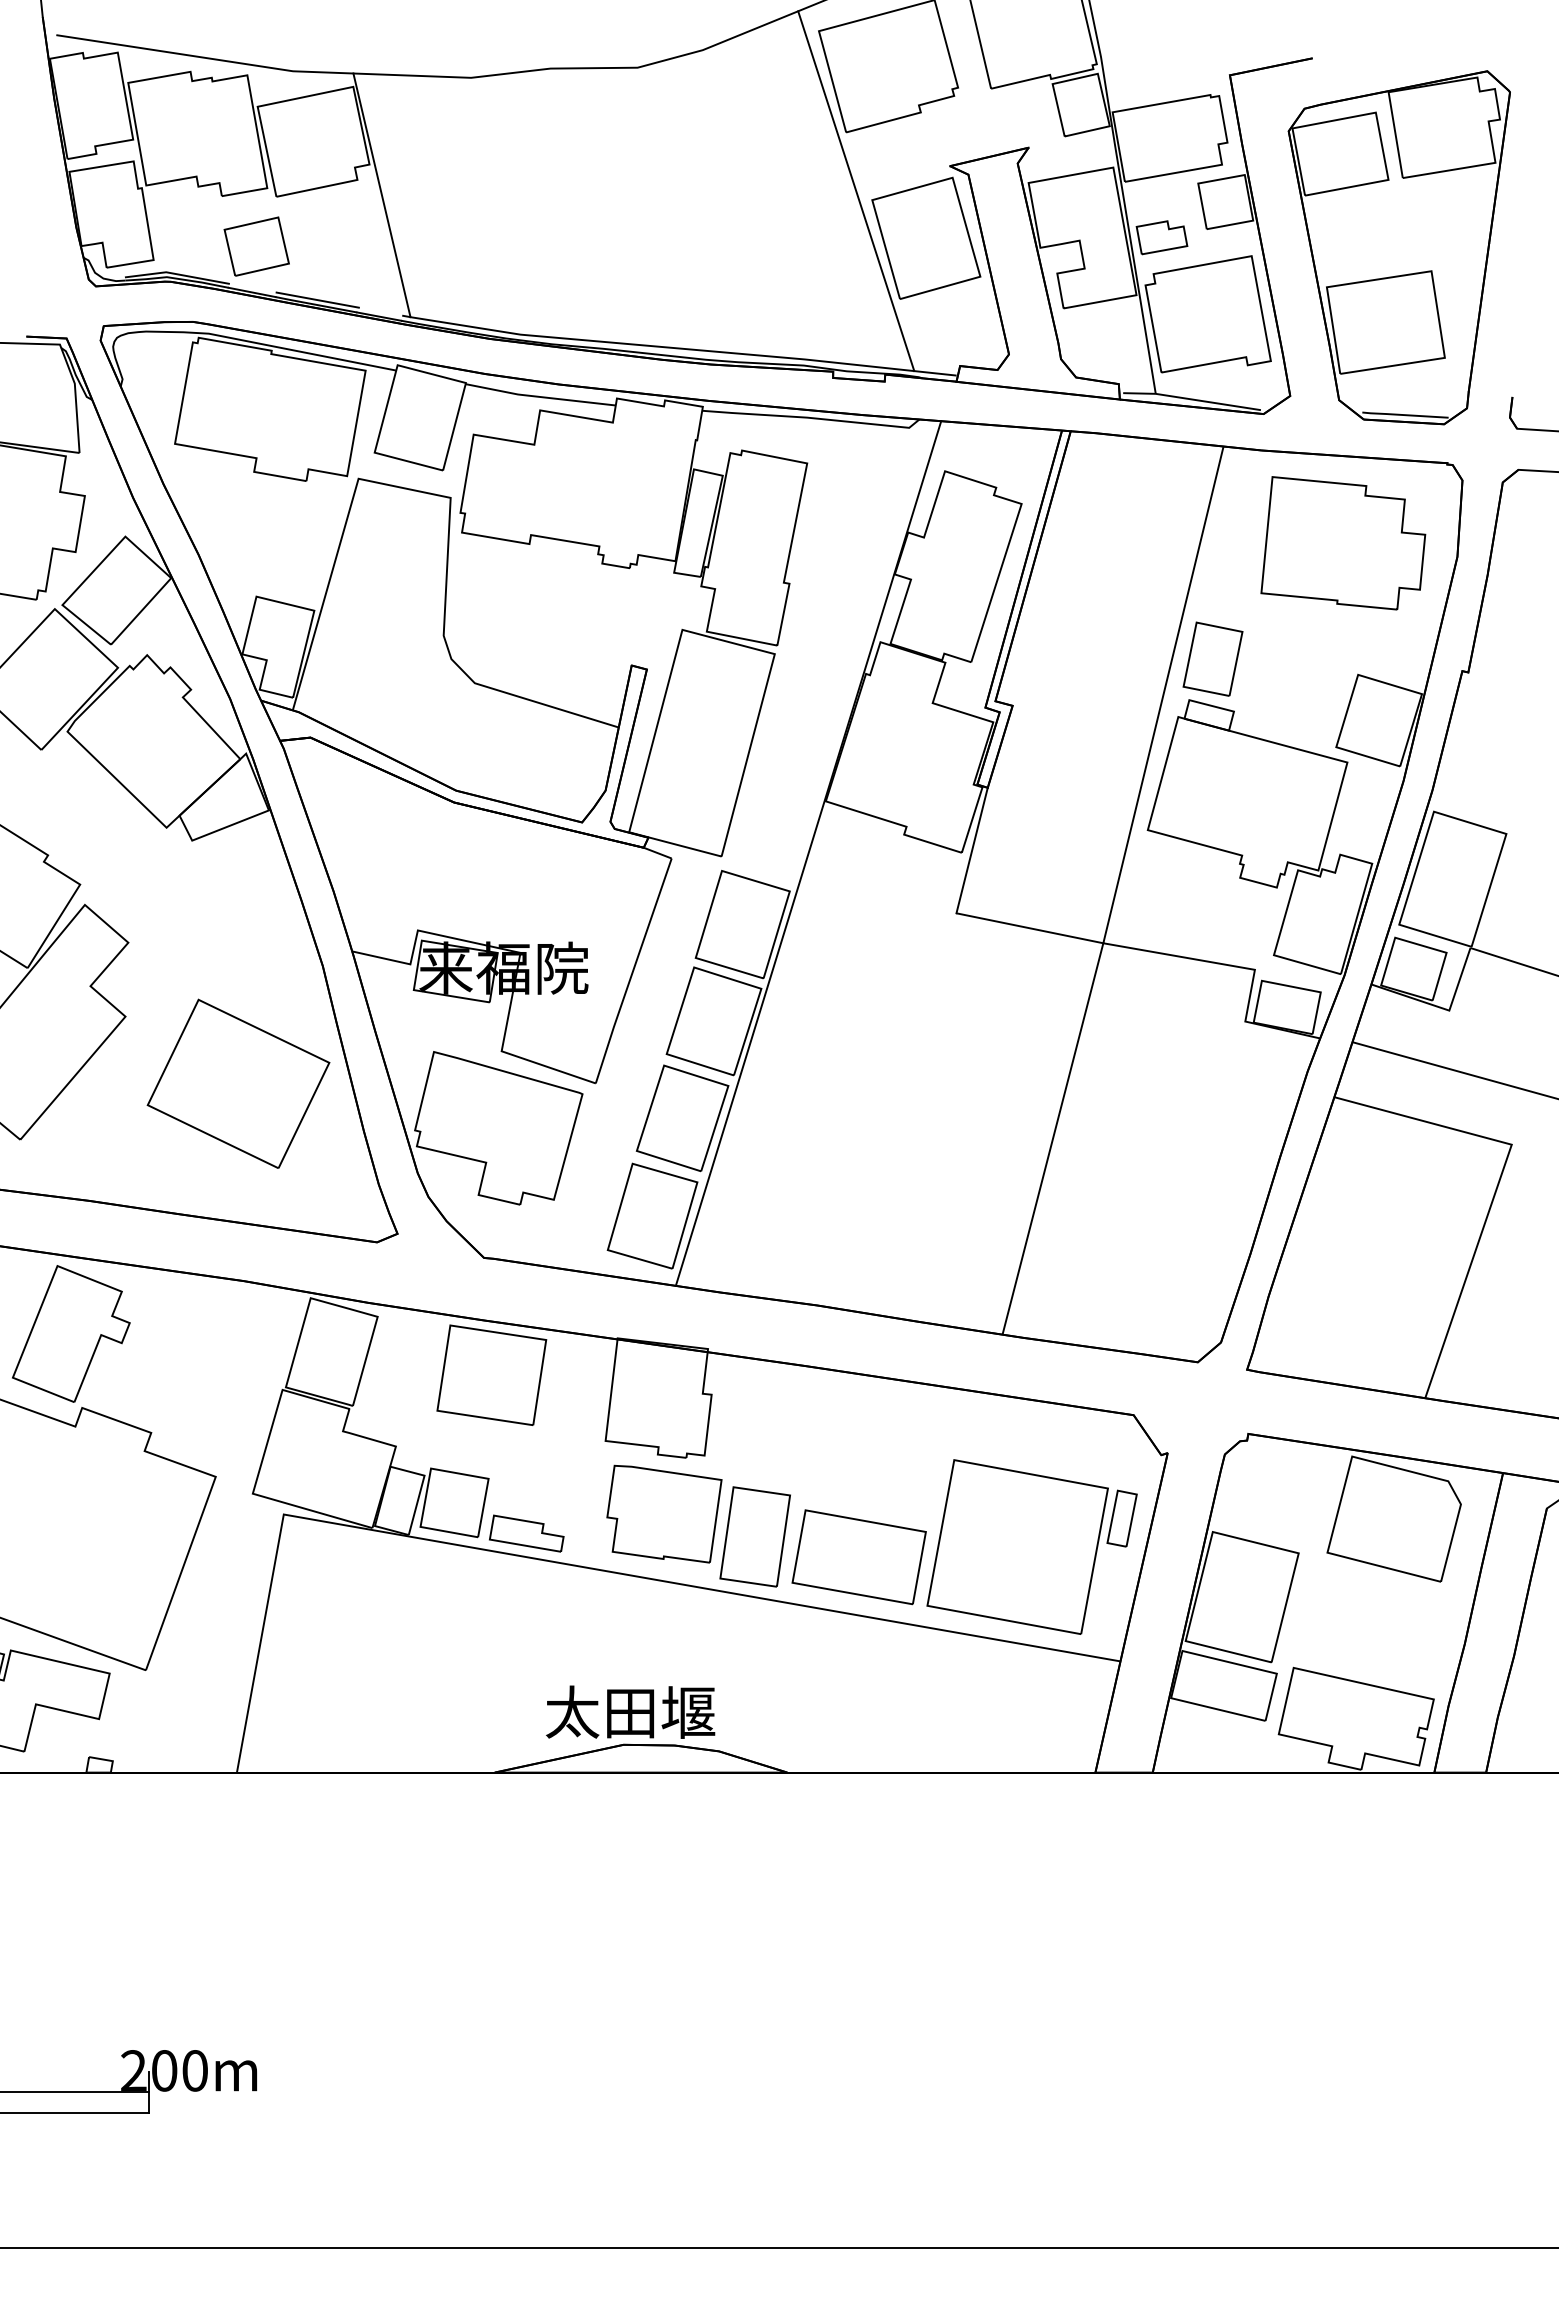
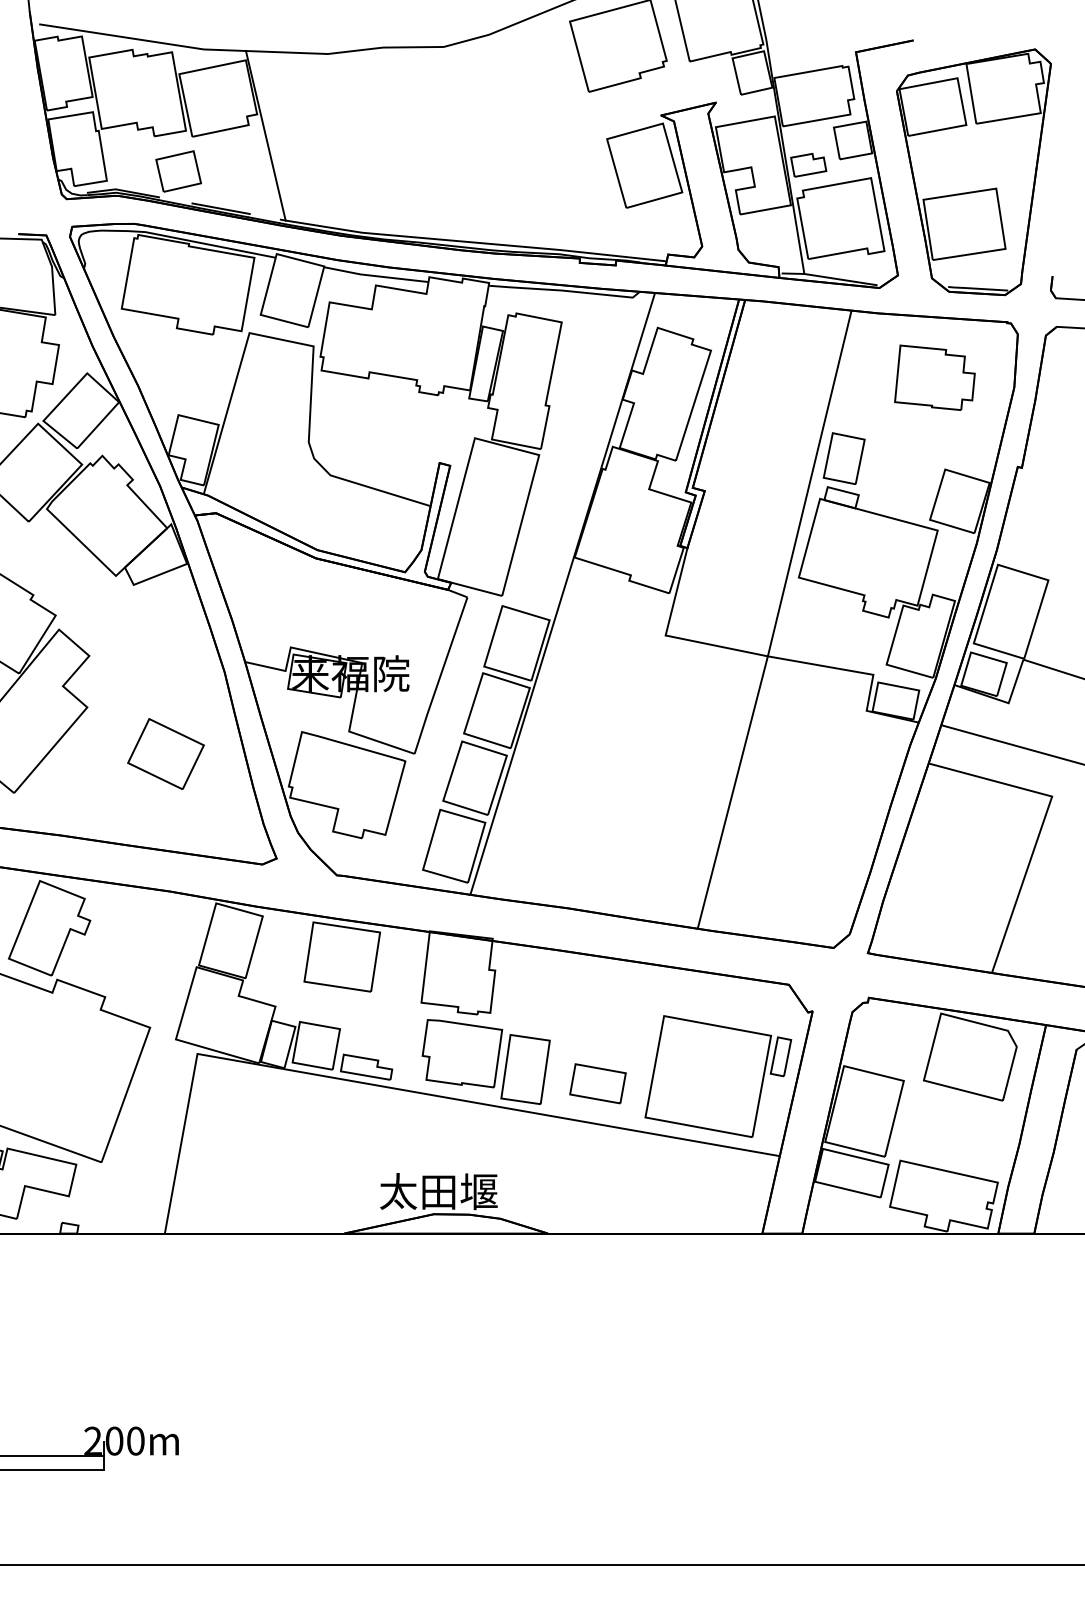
line: (855, 190) -> (595, 132), removed
part: (1342, 542) -> (934, 377), size x0.7
part: (237, 1082) -> (165, 753), size x0.6
part: (858, 1556) -> (597, 1083), size x0.6

